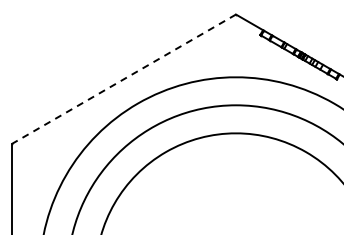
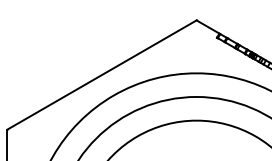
line: (123, 79) -> (101, 75), dashed -> solid

